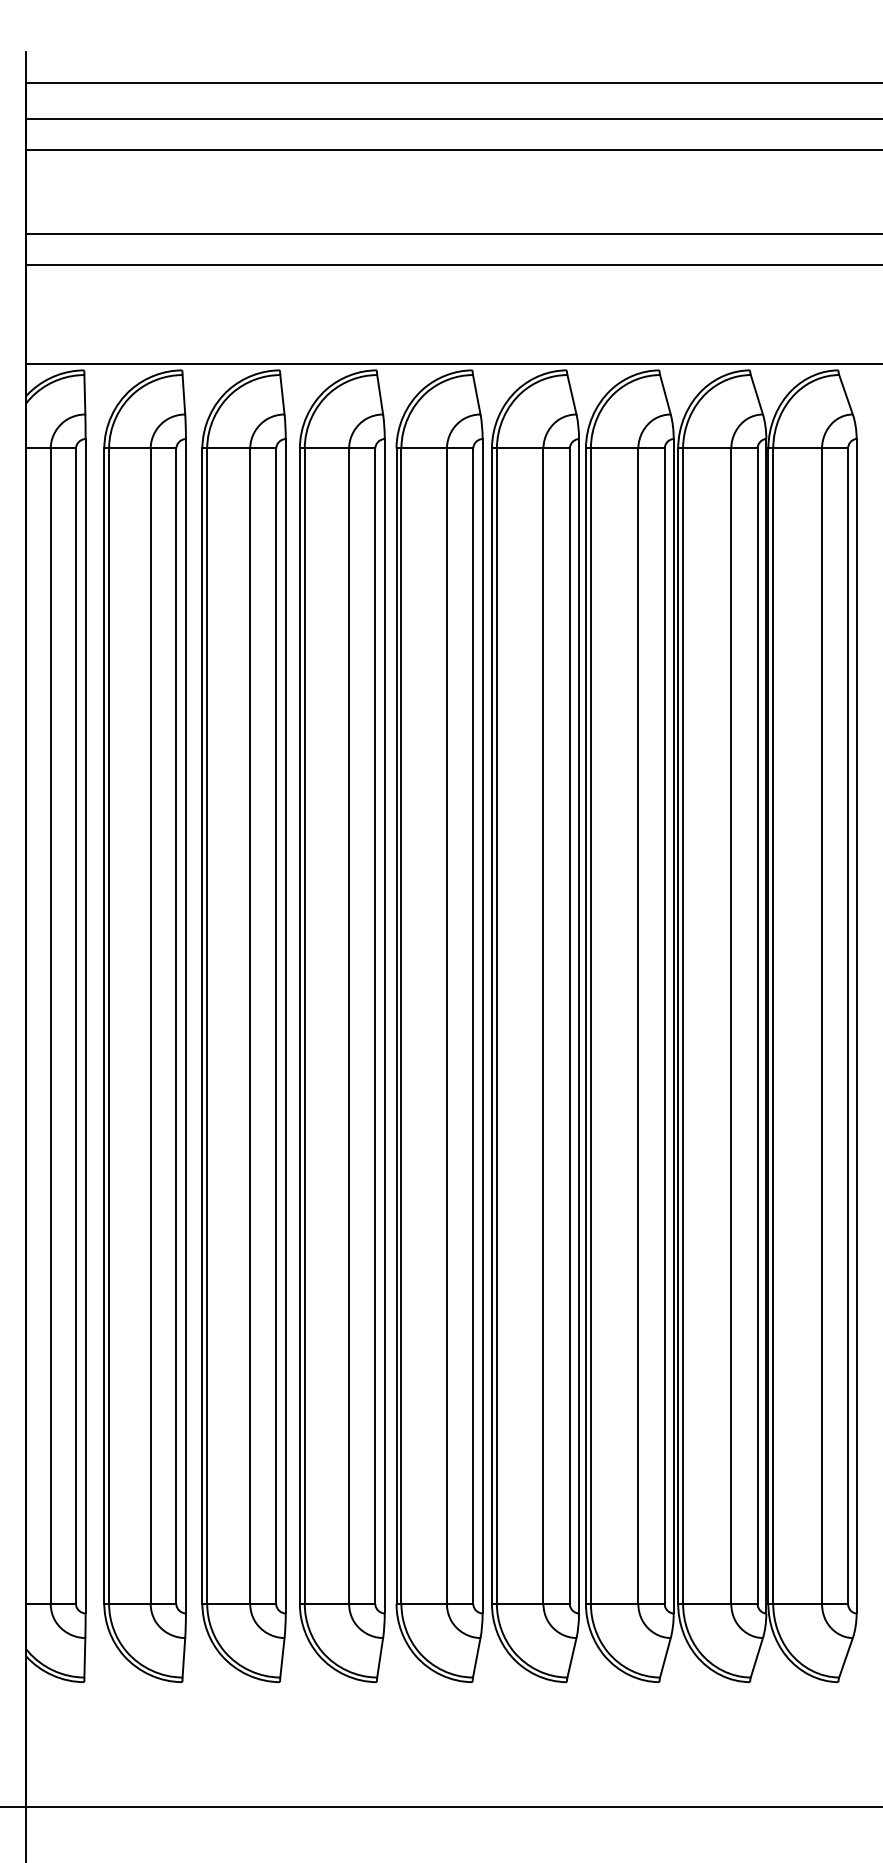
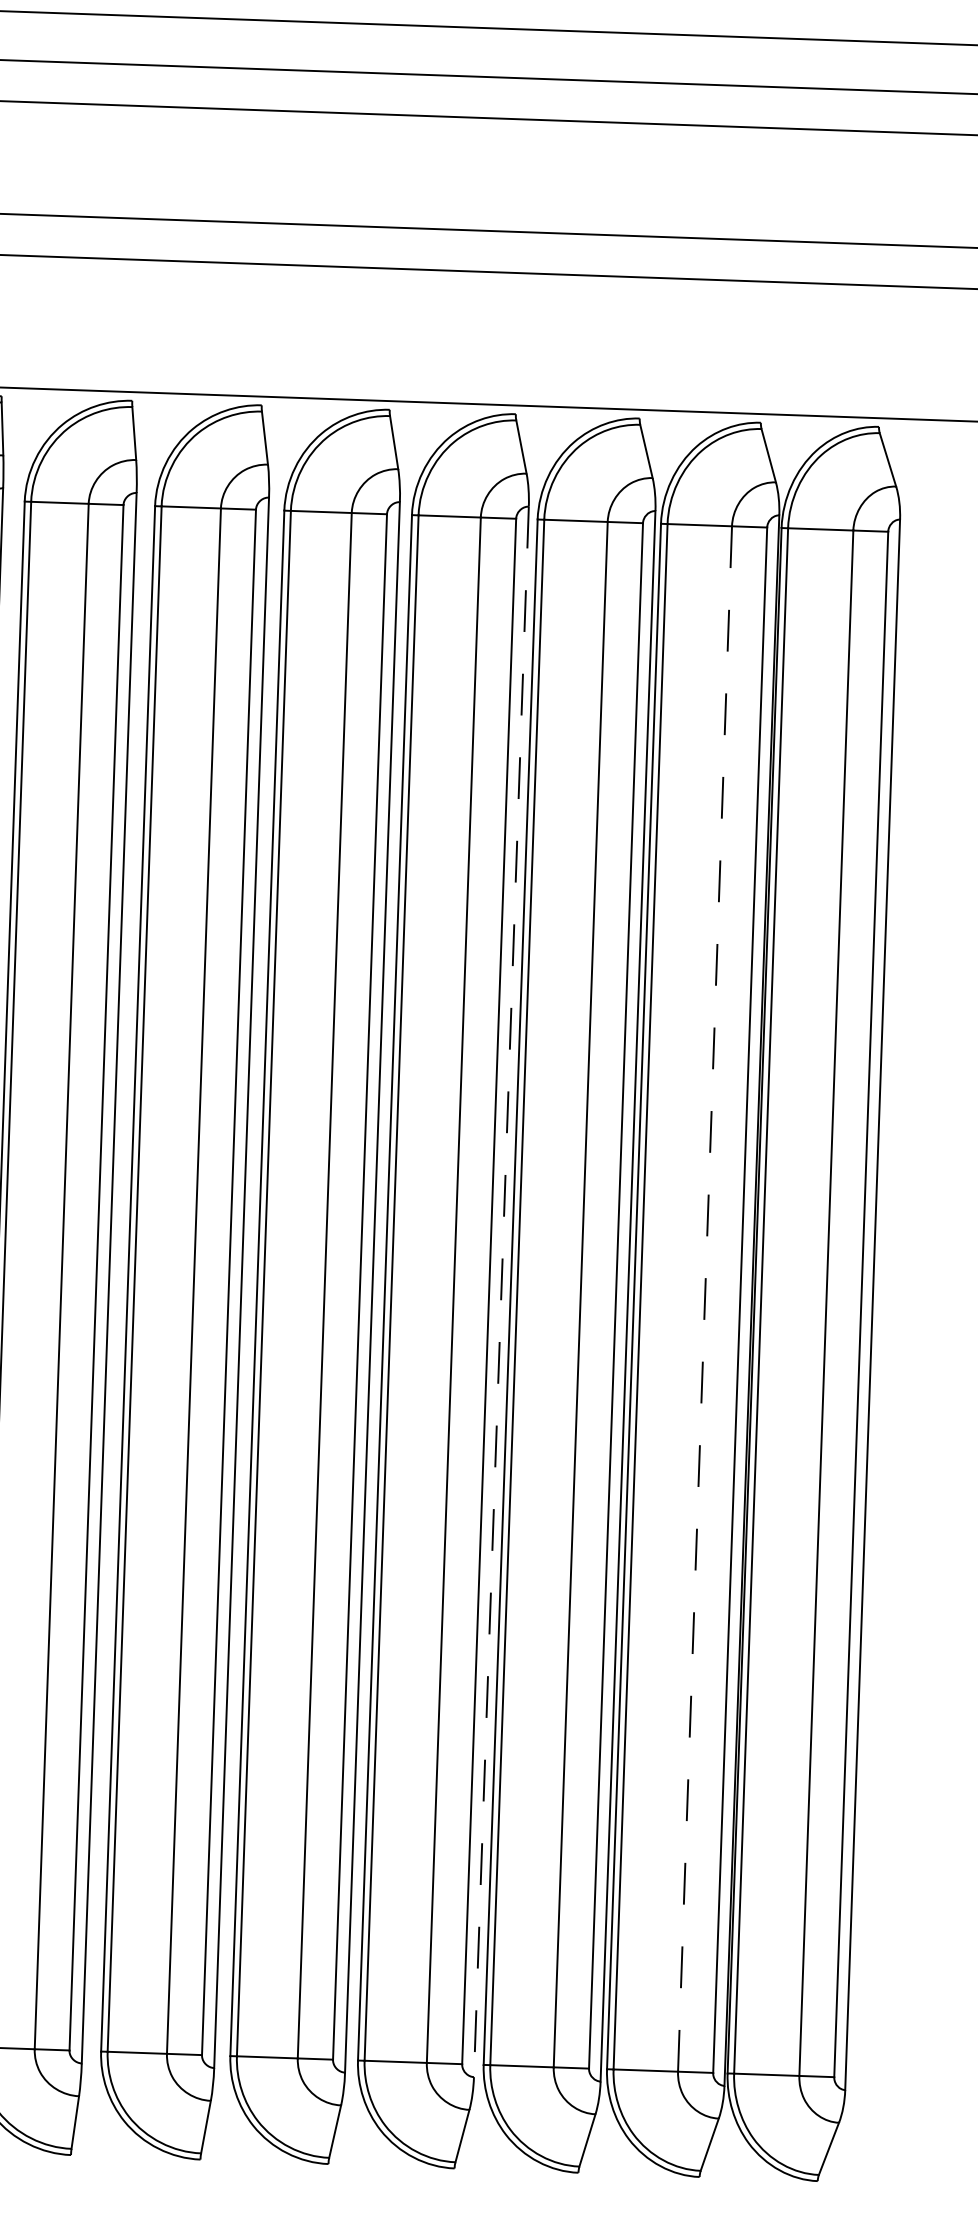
line: (579, 1026) -> (502, 1292), solid -> dashed
line: (731, 1026) -> (705, 1299), solid -> dashed

